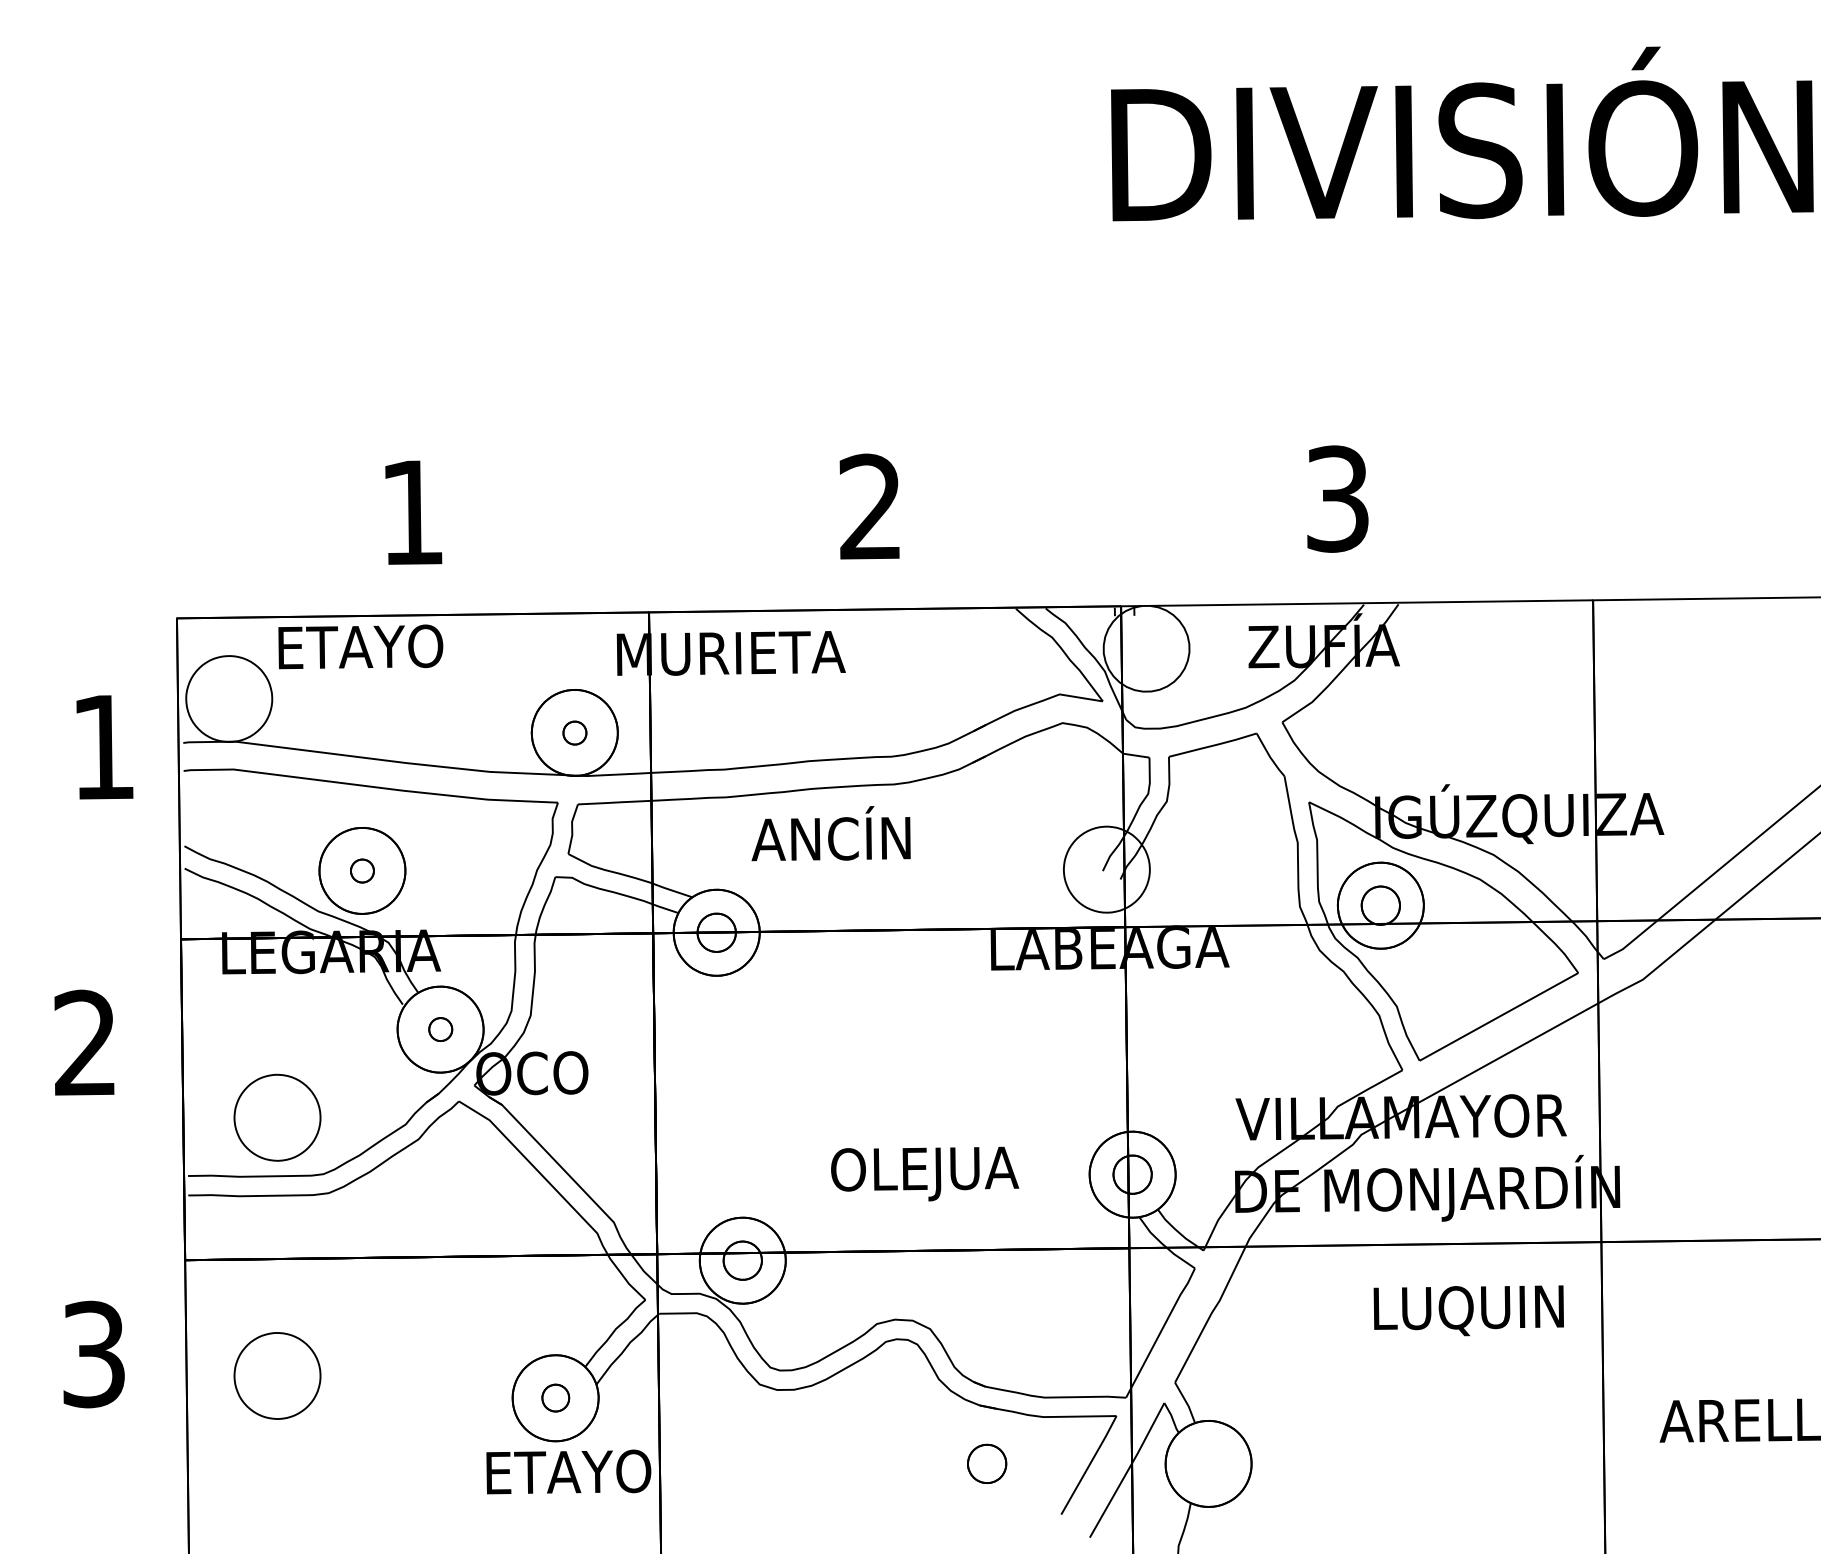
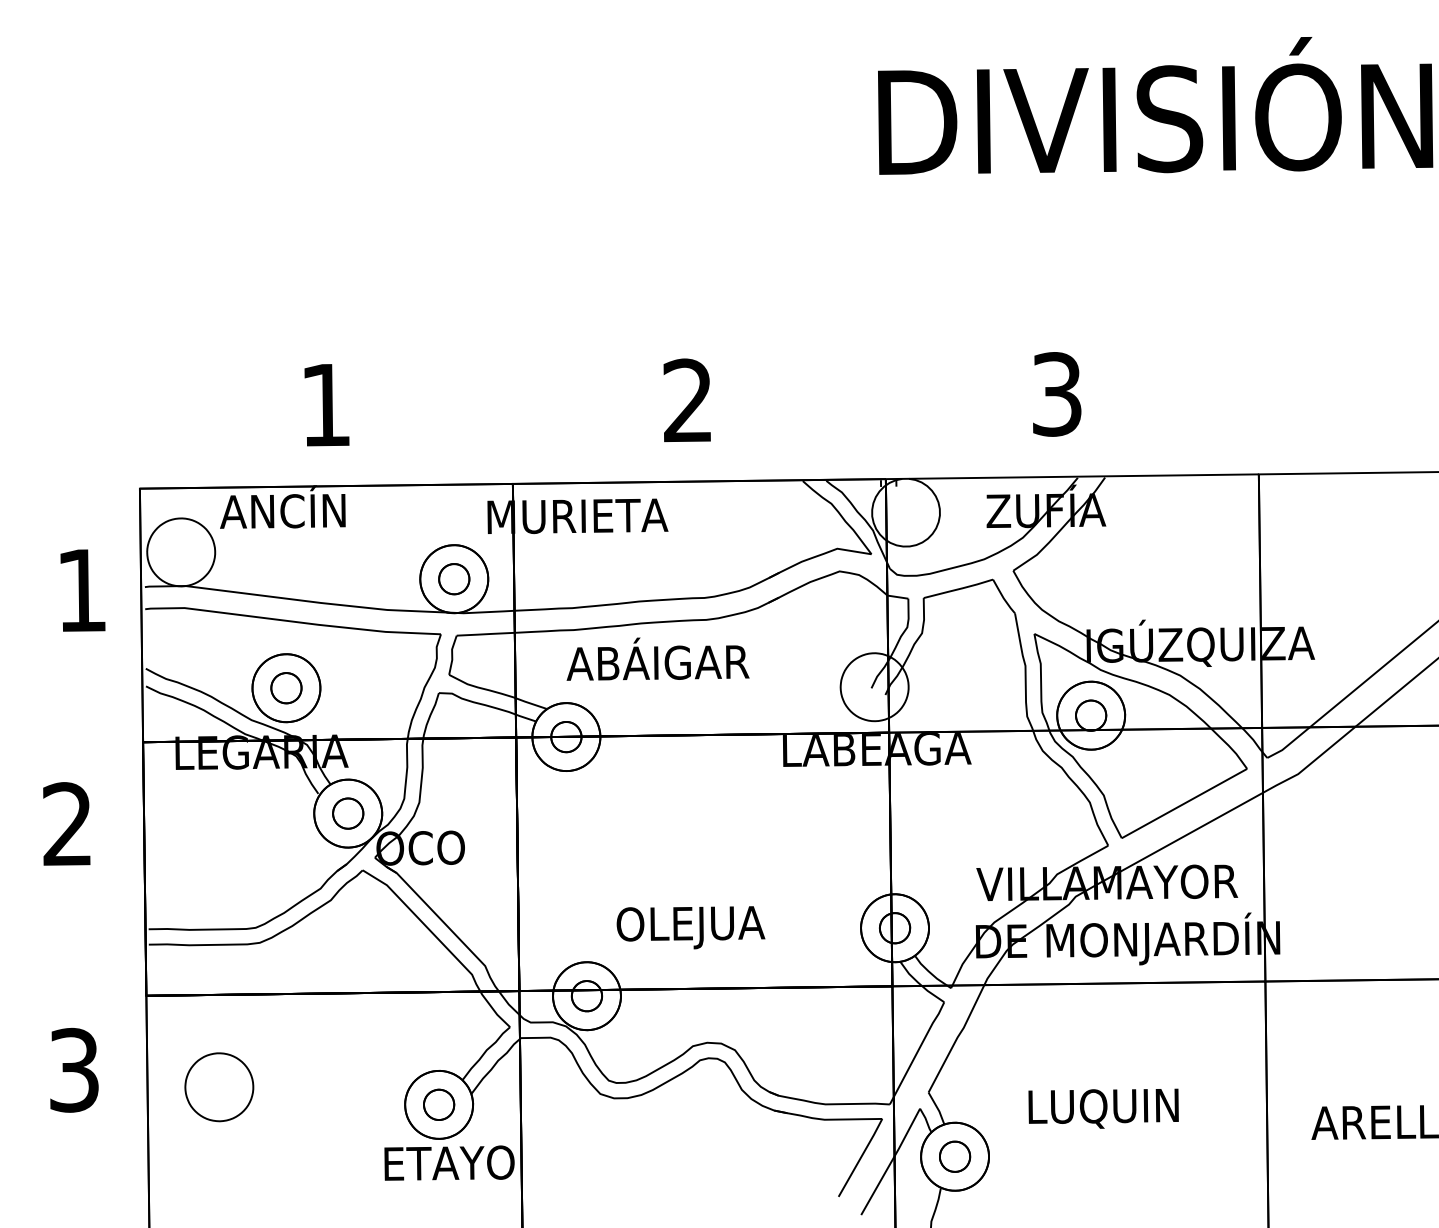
text: (361, 640) -> (285, 506), ETAYO -> ANCÍN
part: (575, 733) -> (454, 579), size x1.67
text: (832, 833) -> (657, 658), ANCÍN -> ABÁIGAR
part: (362, 871) -> (286, 688), size x1.67
part: (440, 1029) -> (348, 813), size x1.67
part: (277, 1118) -> (219, 883), removed
text: (924, 1173) -> (690, 927), moved
text: (1468, 1310) -> (1103, 1108), moved
part: (556, 1397) -> (439, 1104), size x1.43
part: (987, 1463) -> (955, 1156), moved

